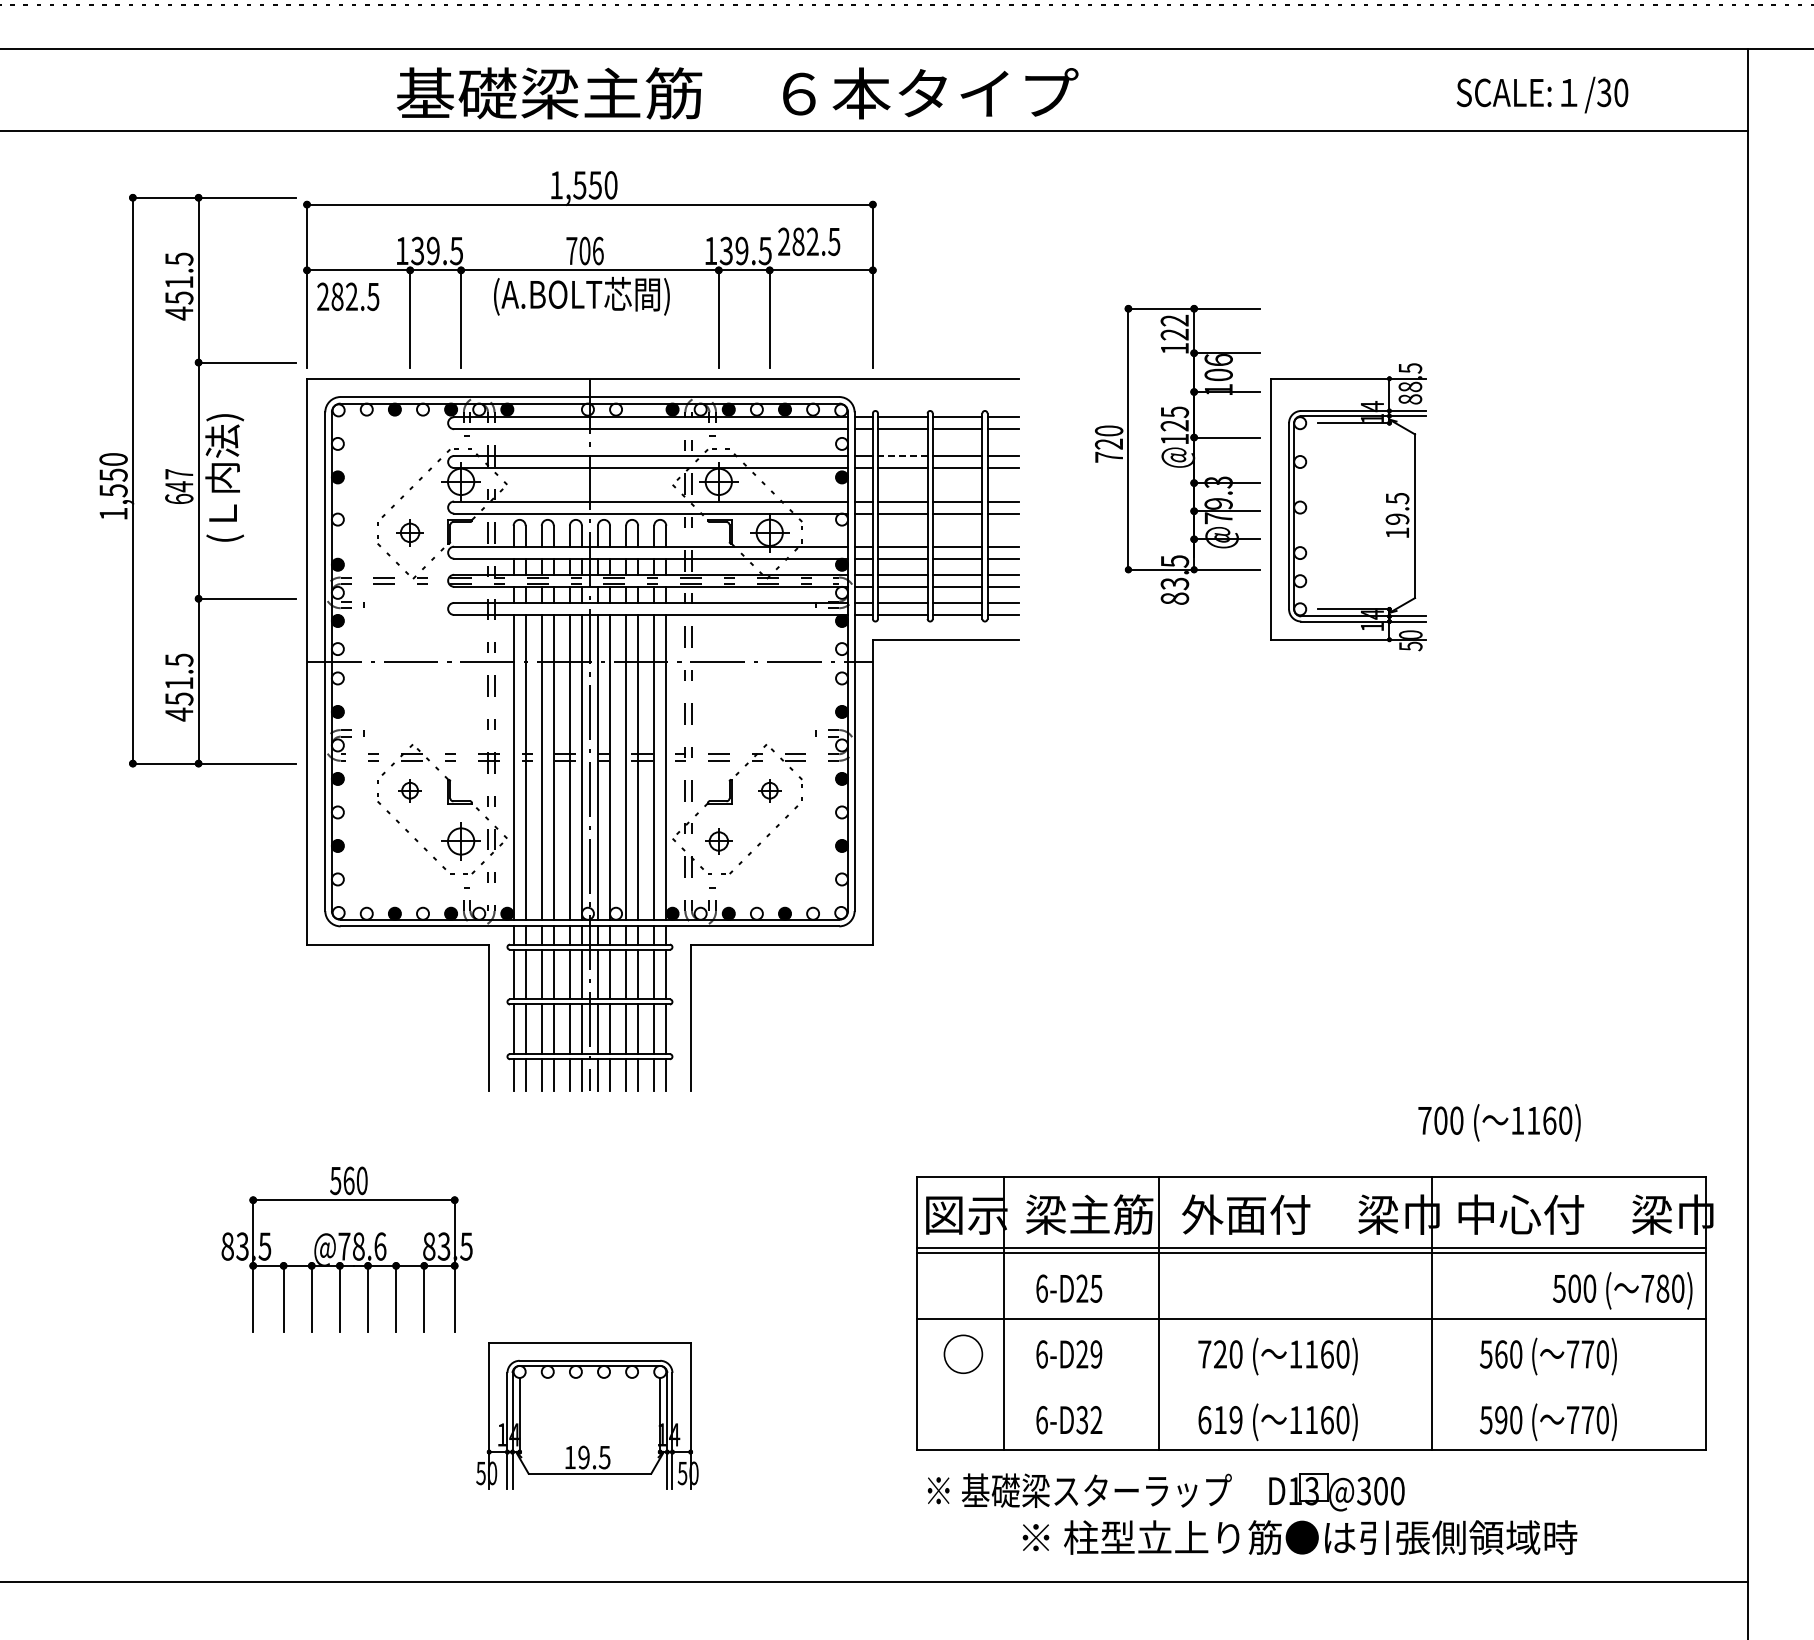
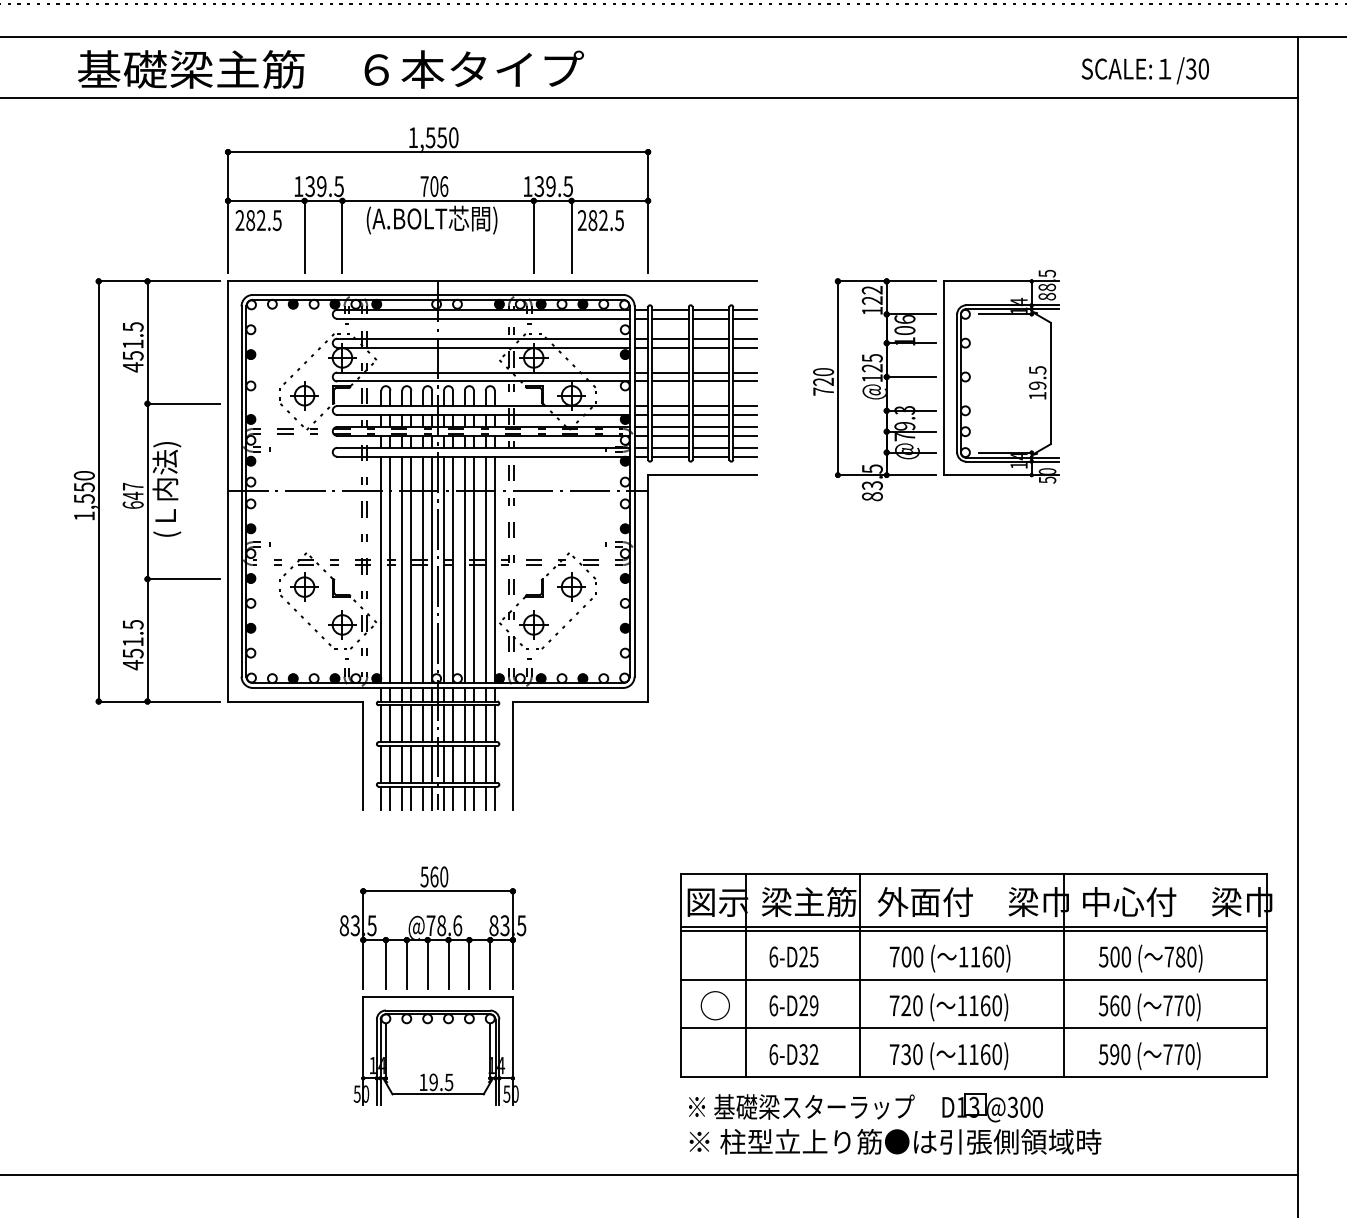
text: (737, 93) -> (330, 69), moved
text: (809, 241) -> (601, 220), moved
part: (1177, 454) -> (874, 389), moved
line: (902, 455) -> (670, 338), dashed -> solid
part: (197, 480) -> (146, 491), moved
part: (409, 532) -> (304, 395), size x1.43
part: (409, 790) -> (304, 587), size x1.67
part: (769, 790) -> (571, 587), size x1.67
part: (718, 841) -> (533, 624), size x1.43
text: (1499, 1122) -> (950, 958), moved
part: (346, 1249) -> (432, 927), moved
text: (1622, 1290) -> (1150, 958), moved
line: (1311, 1384) -> (973, 1028), added
text: (1220, 1420) -> (906, 1054), 619 -> 730
text: (1299, 1537) -> (895, 1141), moved

